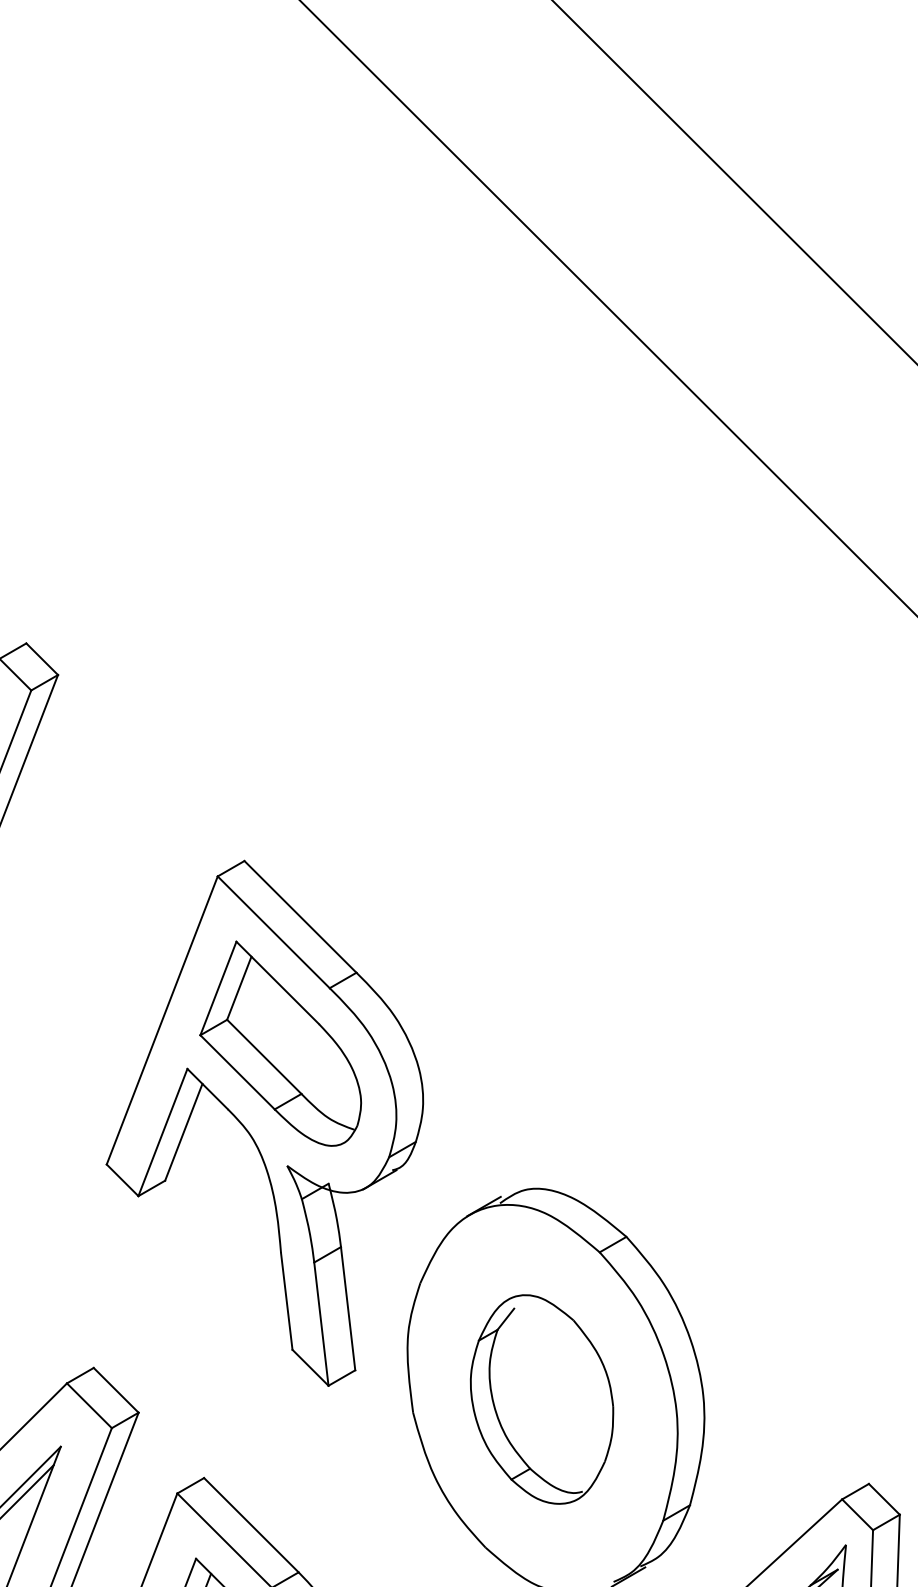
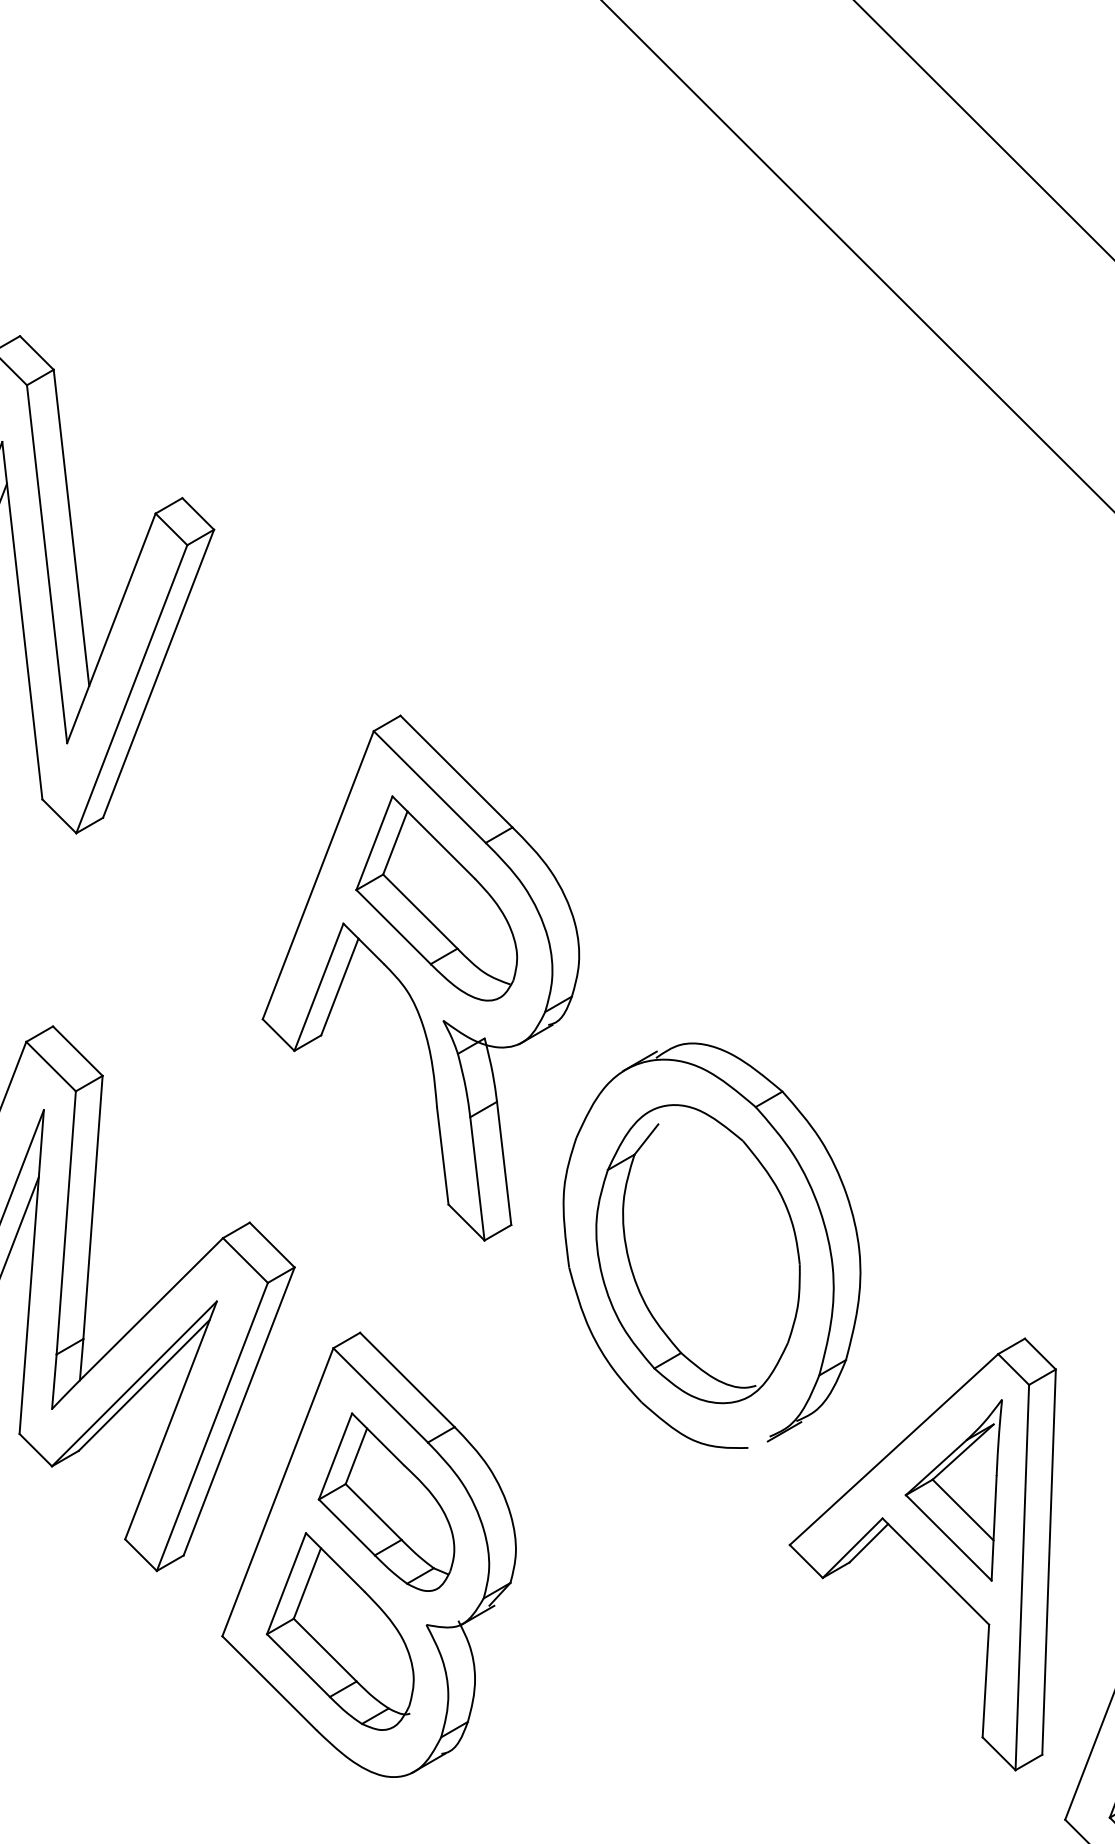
part: (541, 1399) -> (697, 1254), size x1.43

